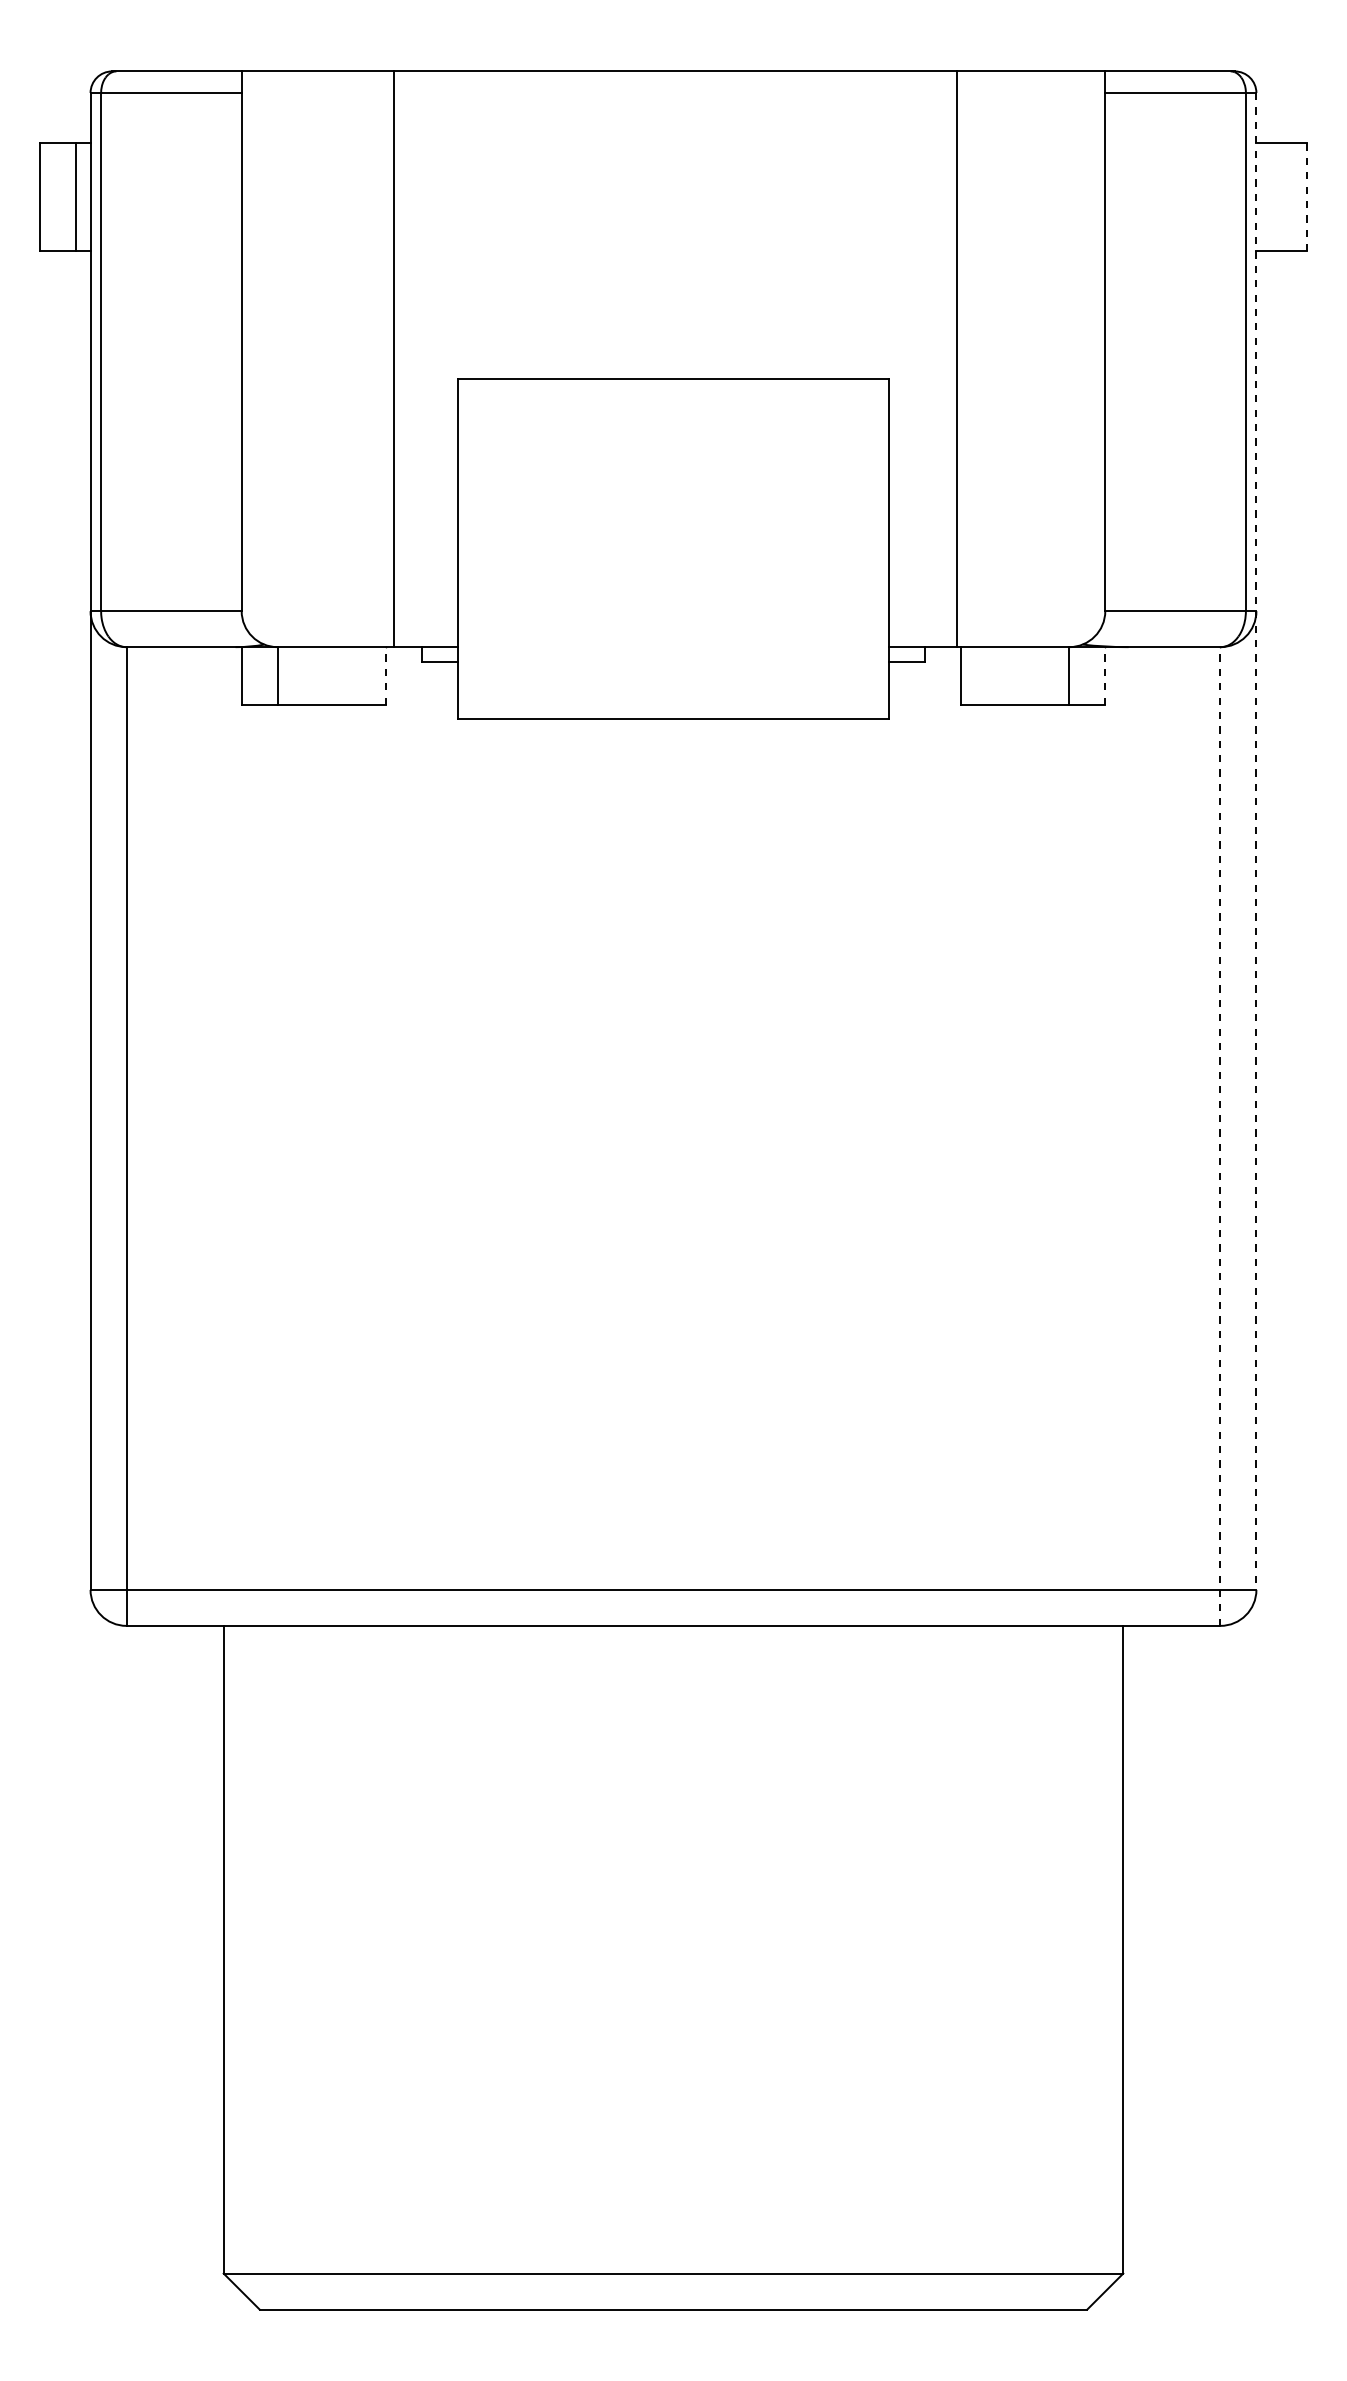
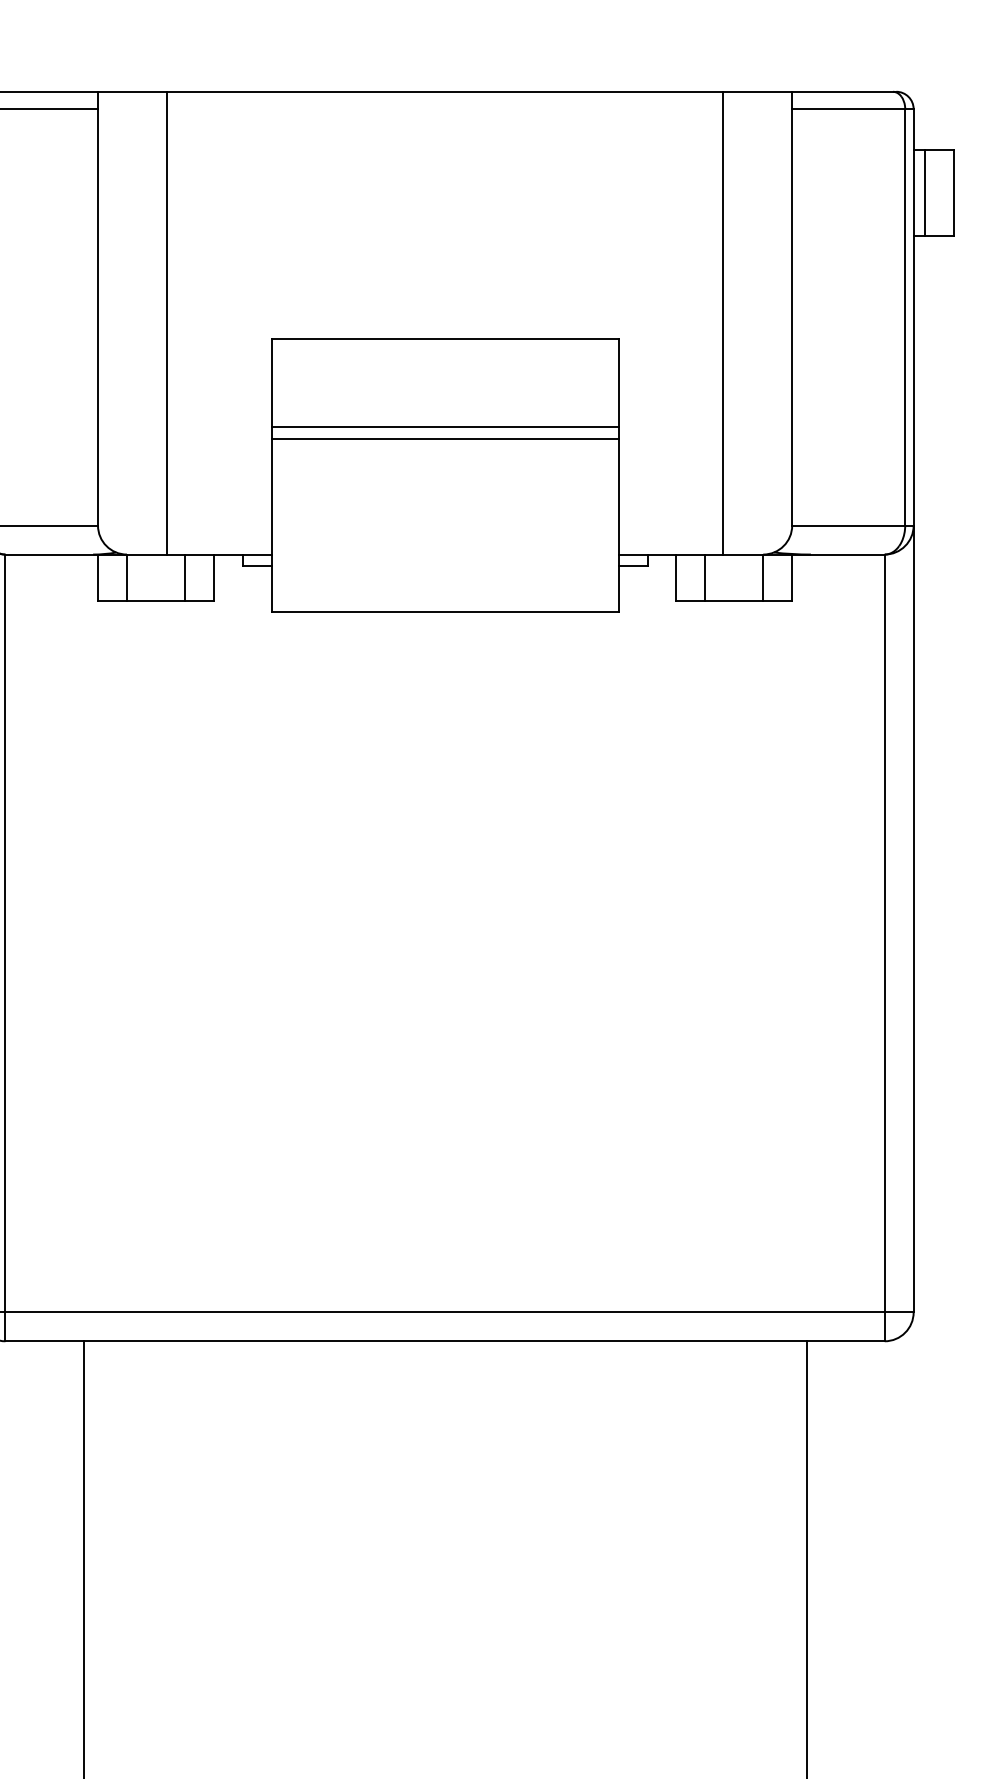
line: (1270, 197) -> (924, 193), added
line: (1306, 197) -> (953, 193), dashed -> solid
line: (394, 359) -> (167, 323), moved
line: (956, 359) -> (722, 323), moved
line: (673, 488) -> (445, 427), added
line: (673, 503) -> (445, 439), added
line: (349, 675) -> (184, 577), added
line: (385, 675) -> (213, 577), dashed -> solid
line: (997, 675) -> (705, 577), added
line: (1105, 675) -> (792, 577), dashed -> solid
line: (1256, 841) -> (913, 710), dashed -> solid
line: (1220, 1136) -> (884, 947), dashed -> solid

